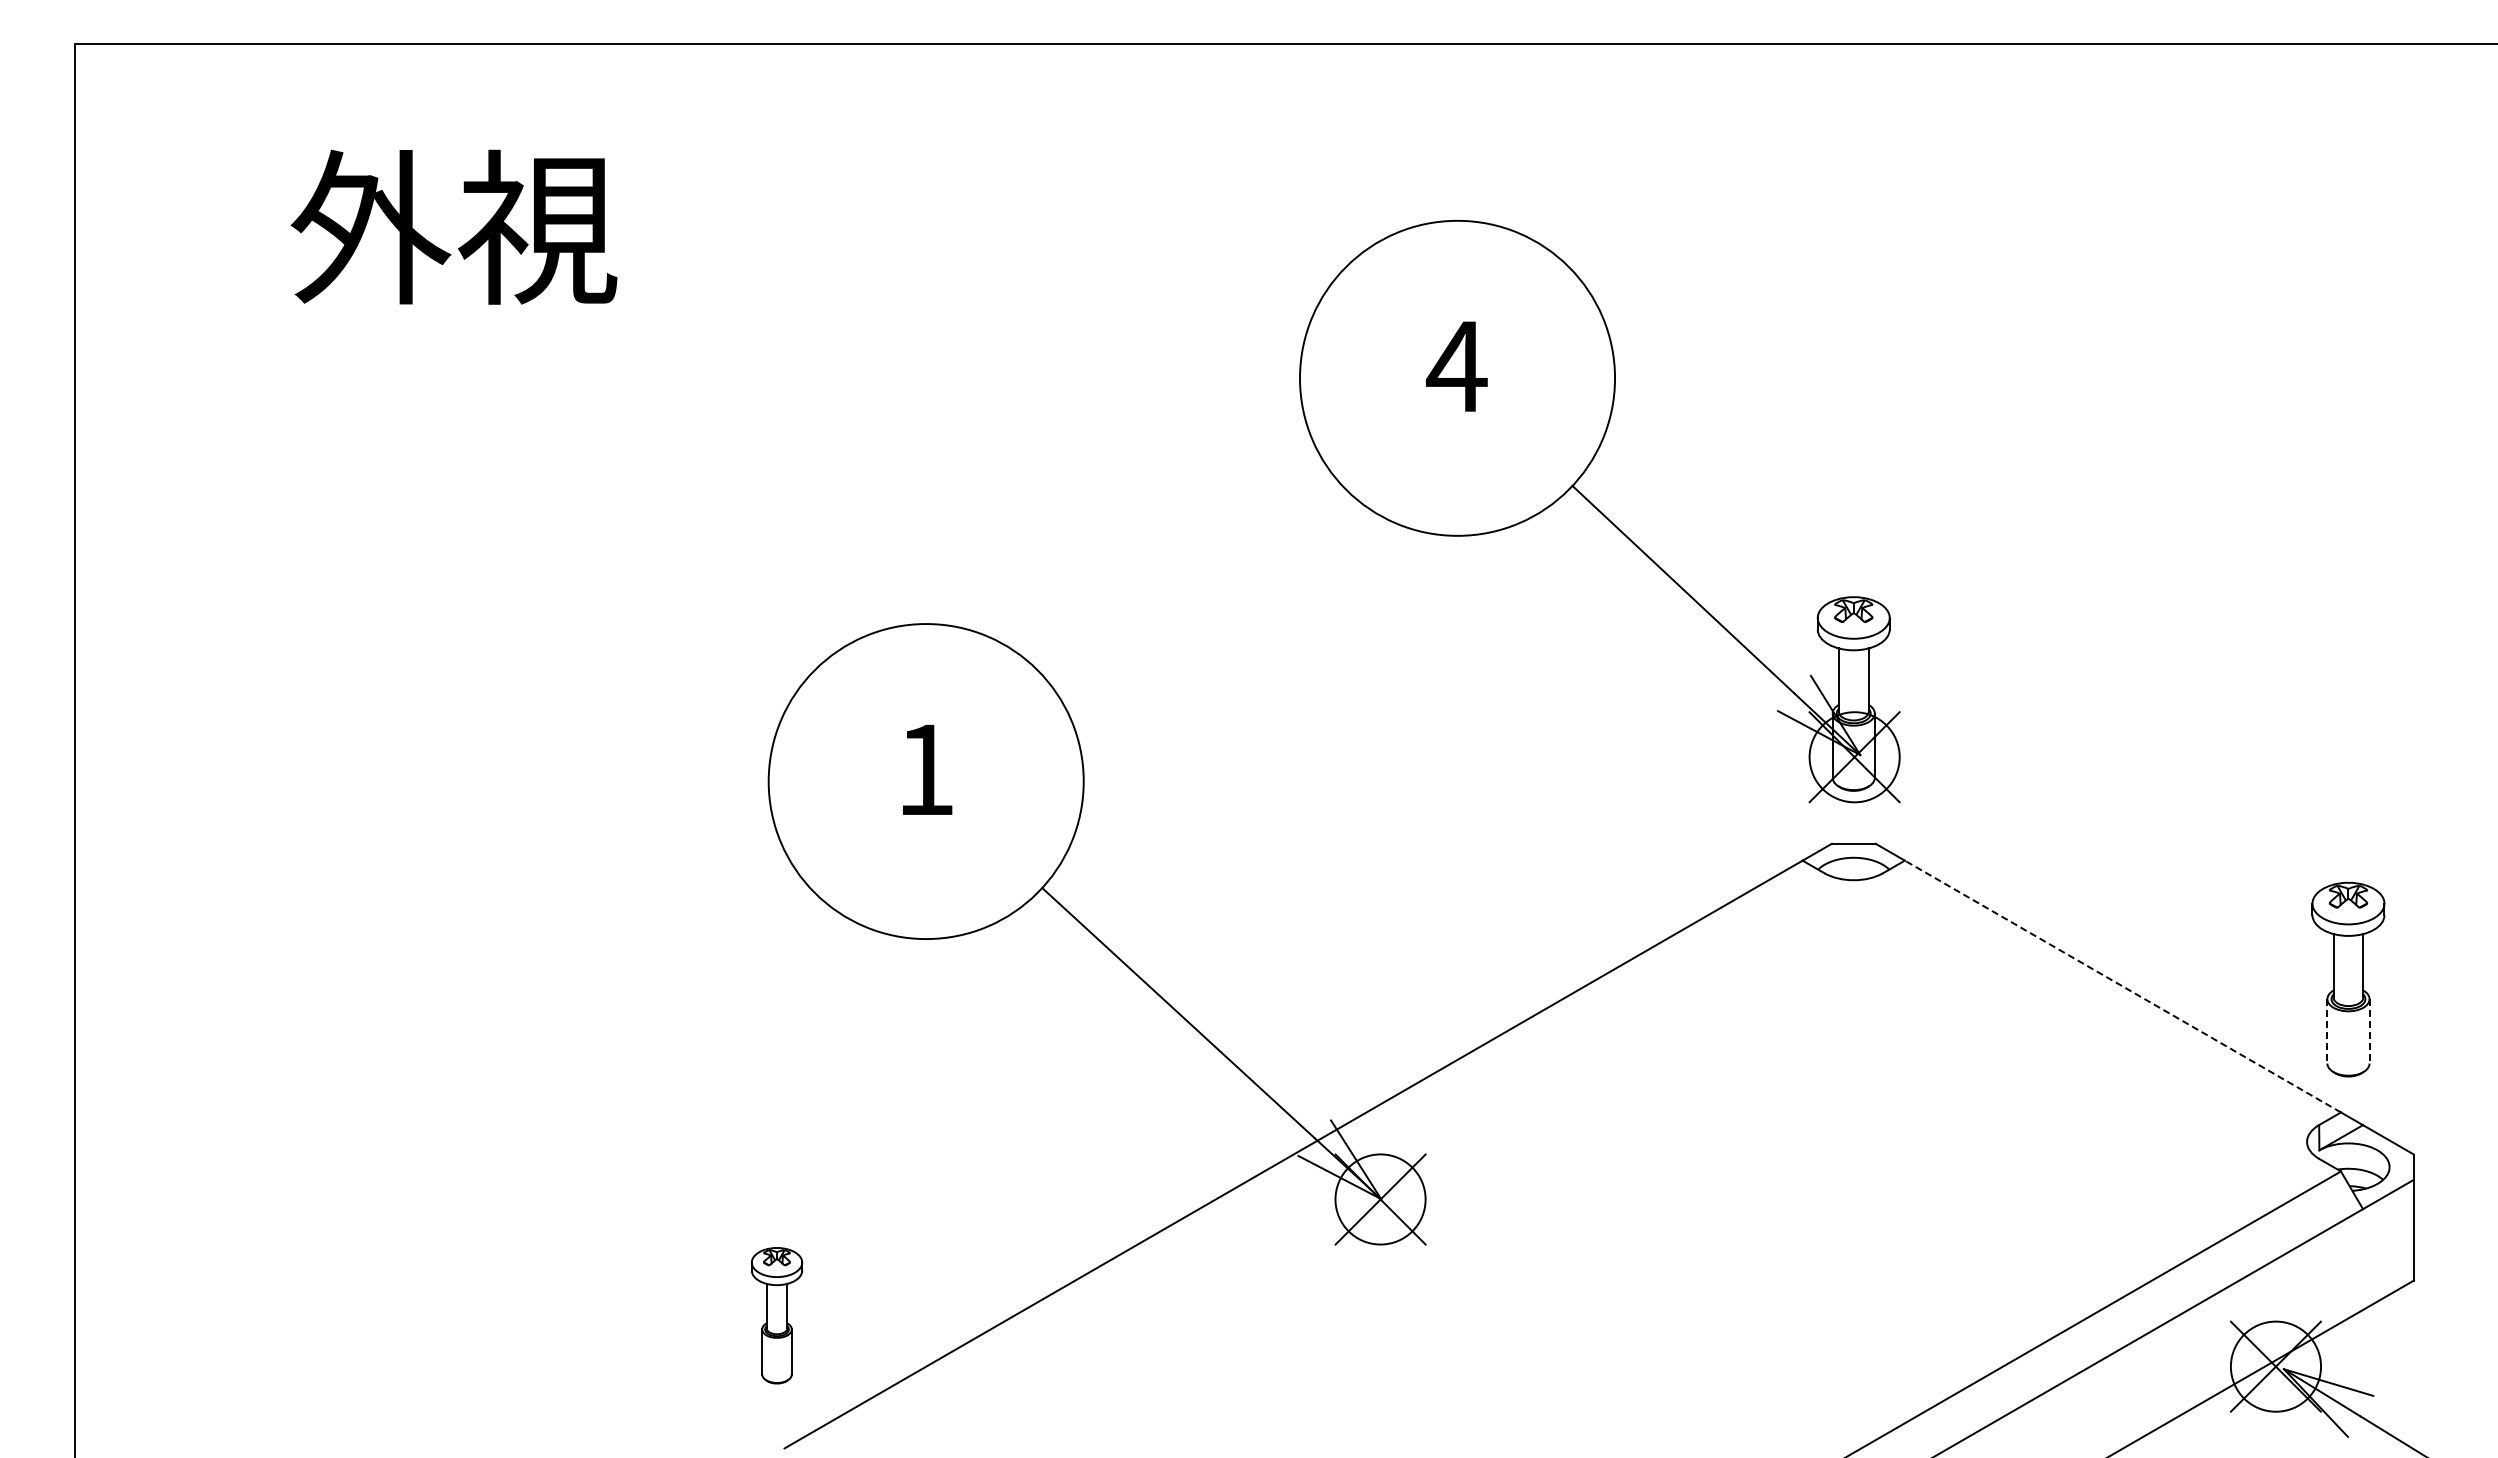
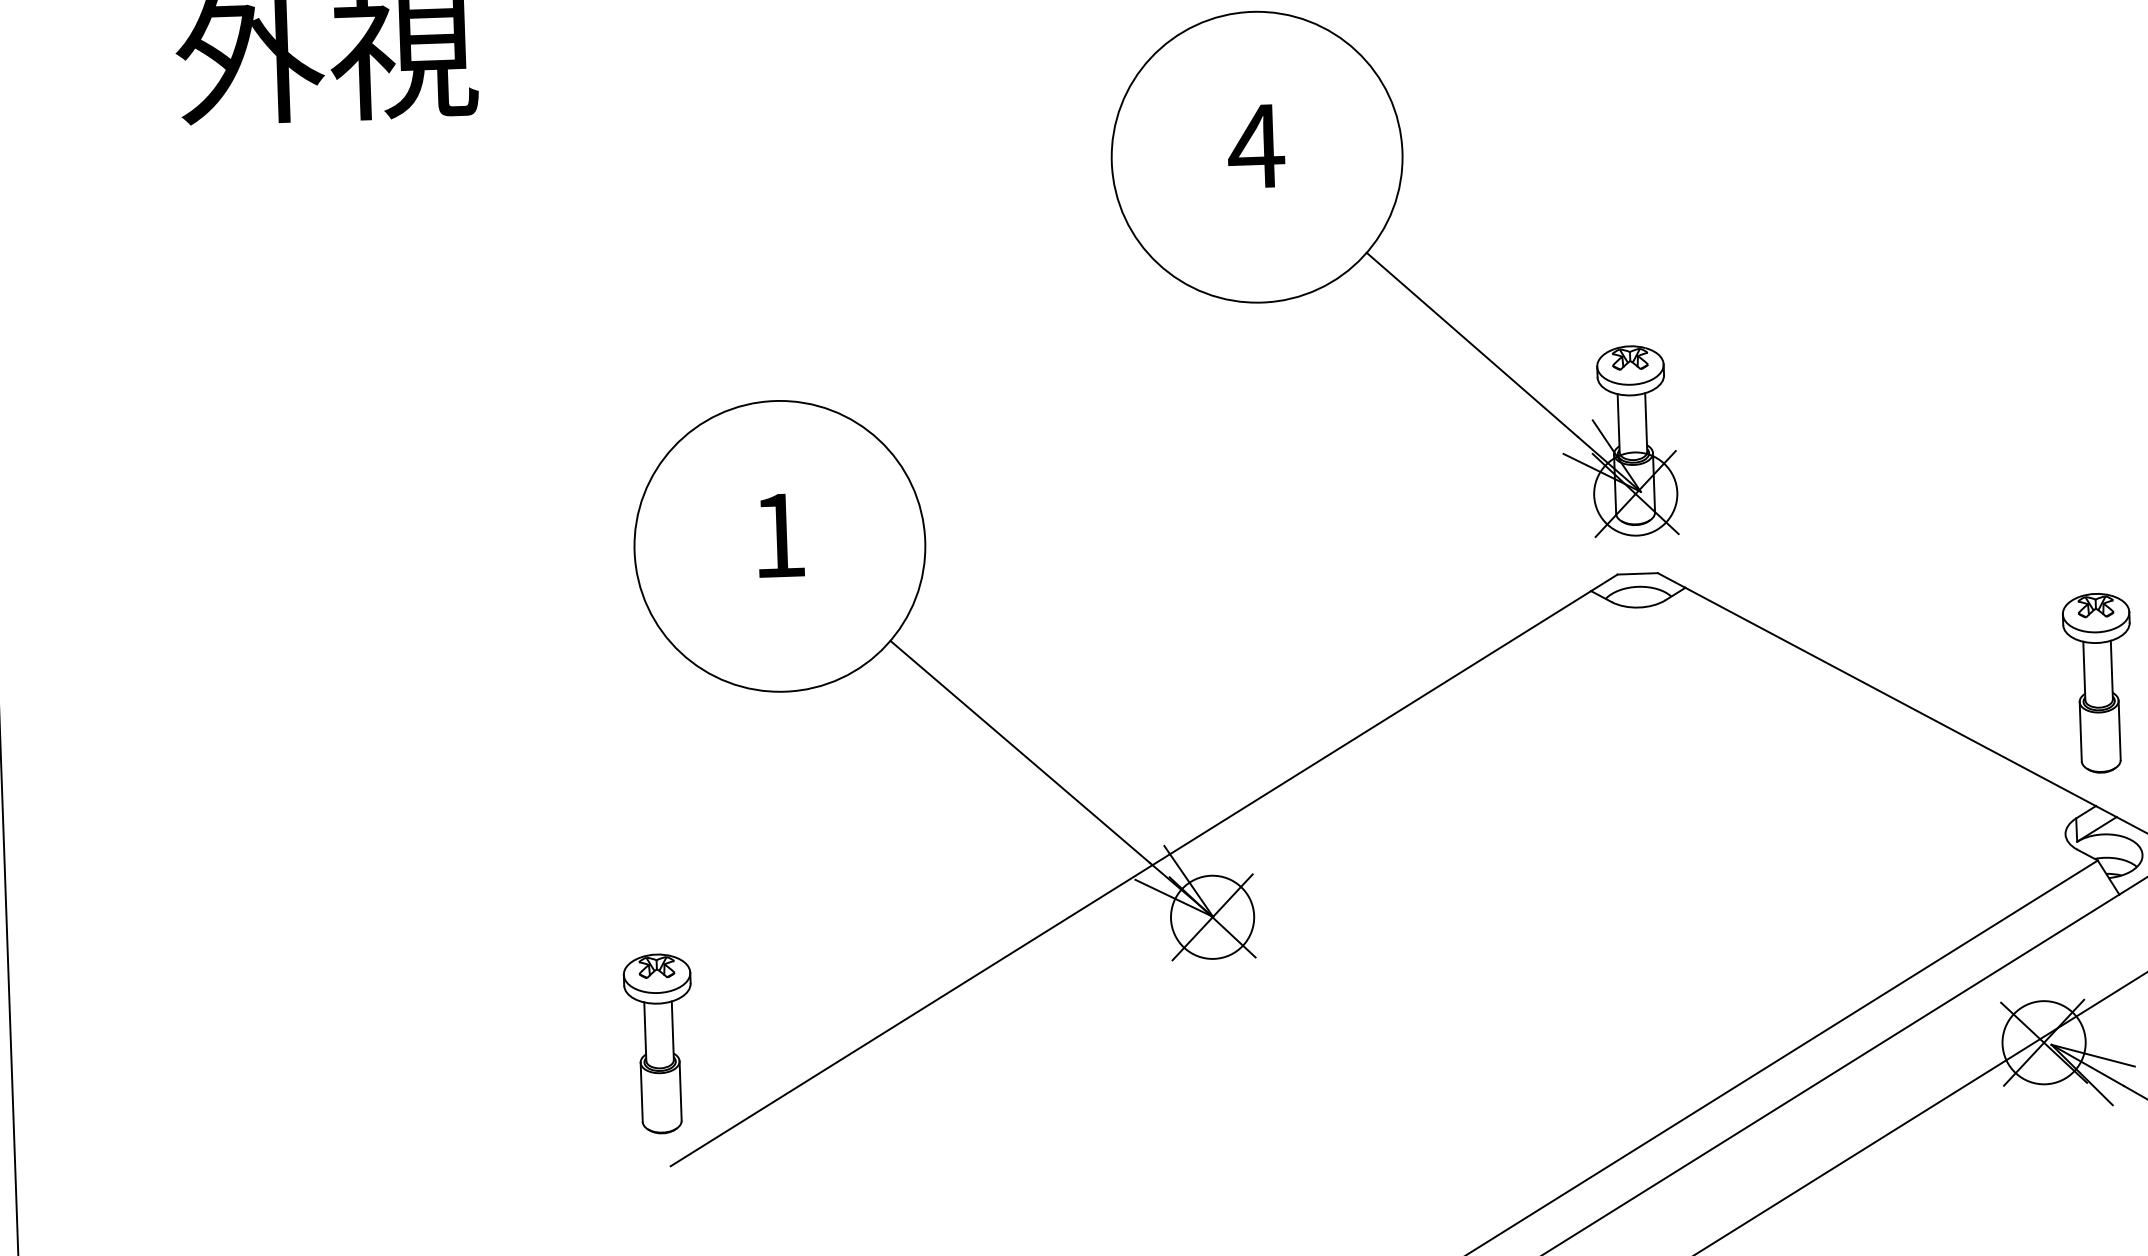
line: (2122, 986) -> (1890, 696), dashed -> solid
line: (2327, 1031) -> (2080, 731), dashed -> solid
line: (2369, 1031) -> (2119, 730), dashed -> solid
part: (776, 1315) -> (658, 1043), size x1.43

